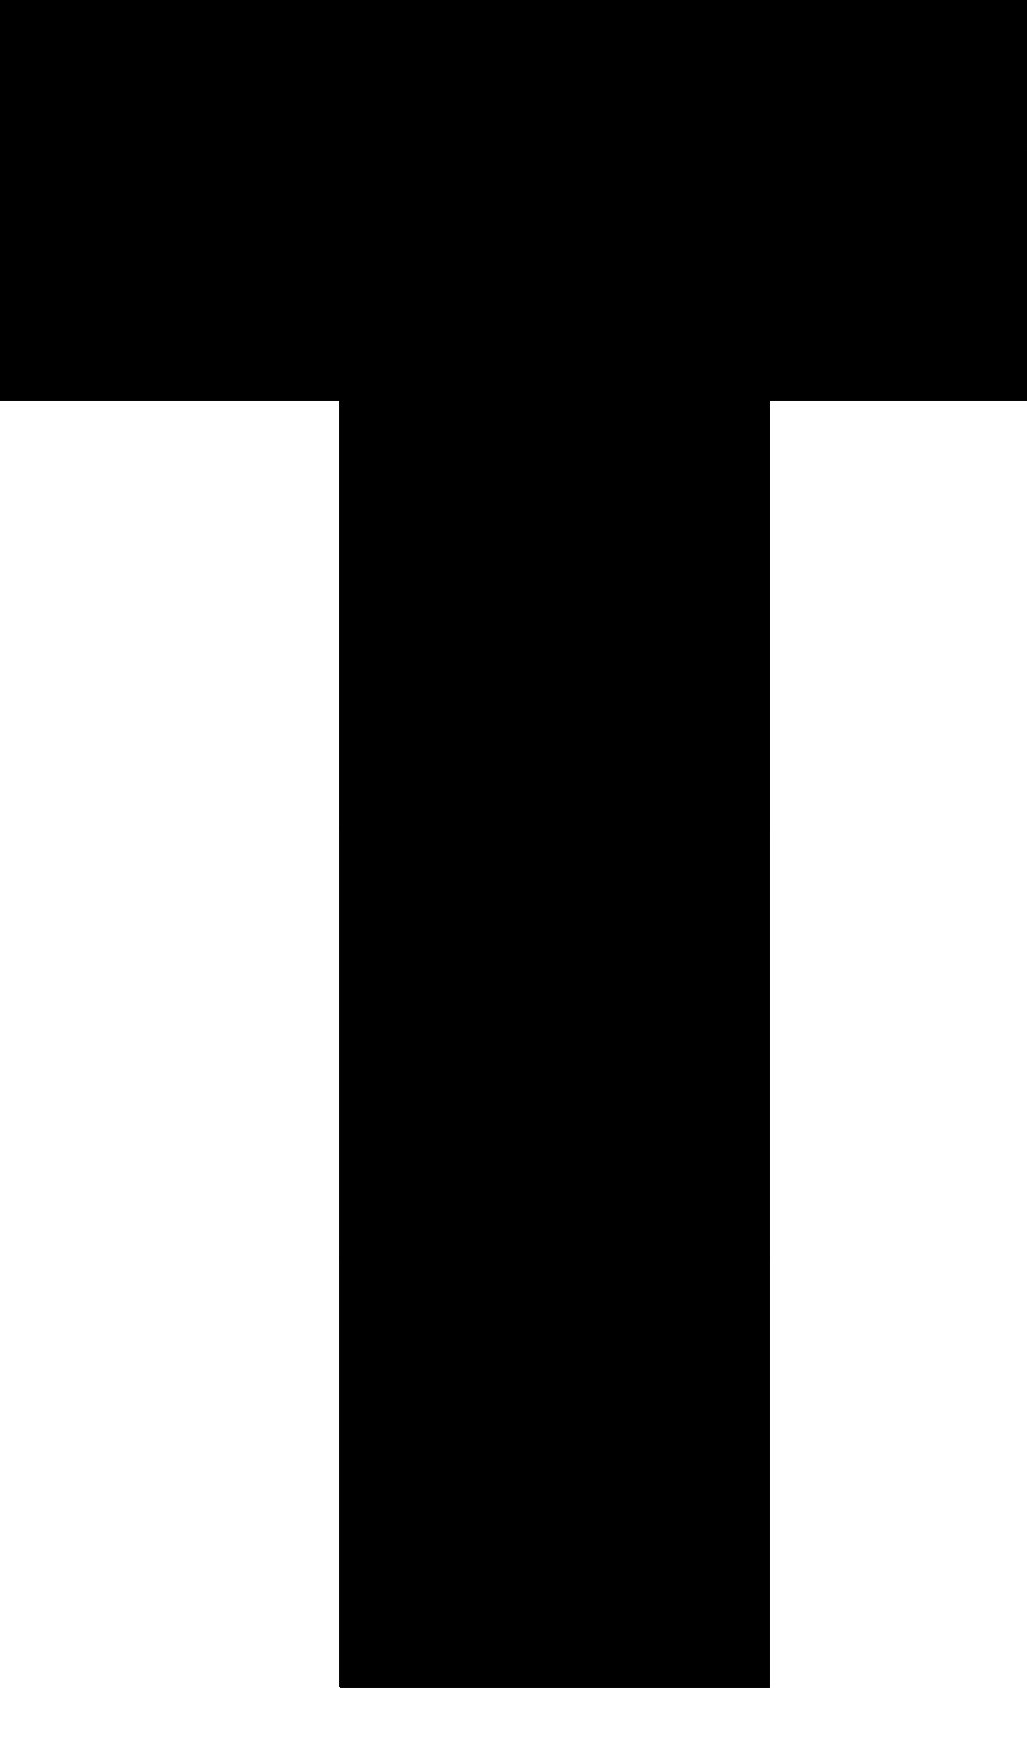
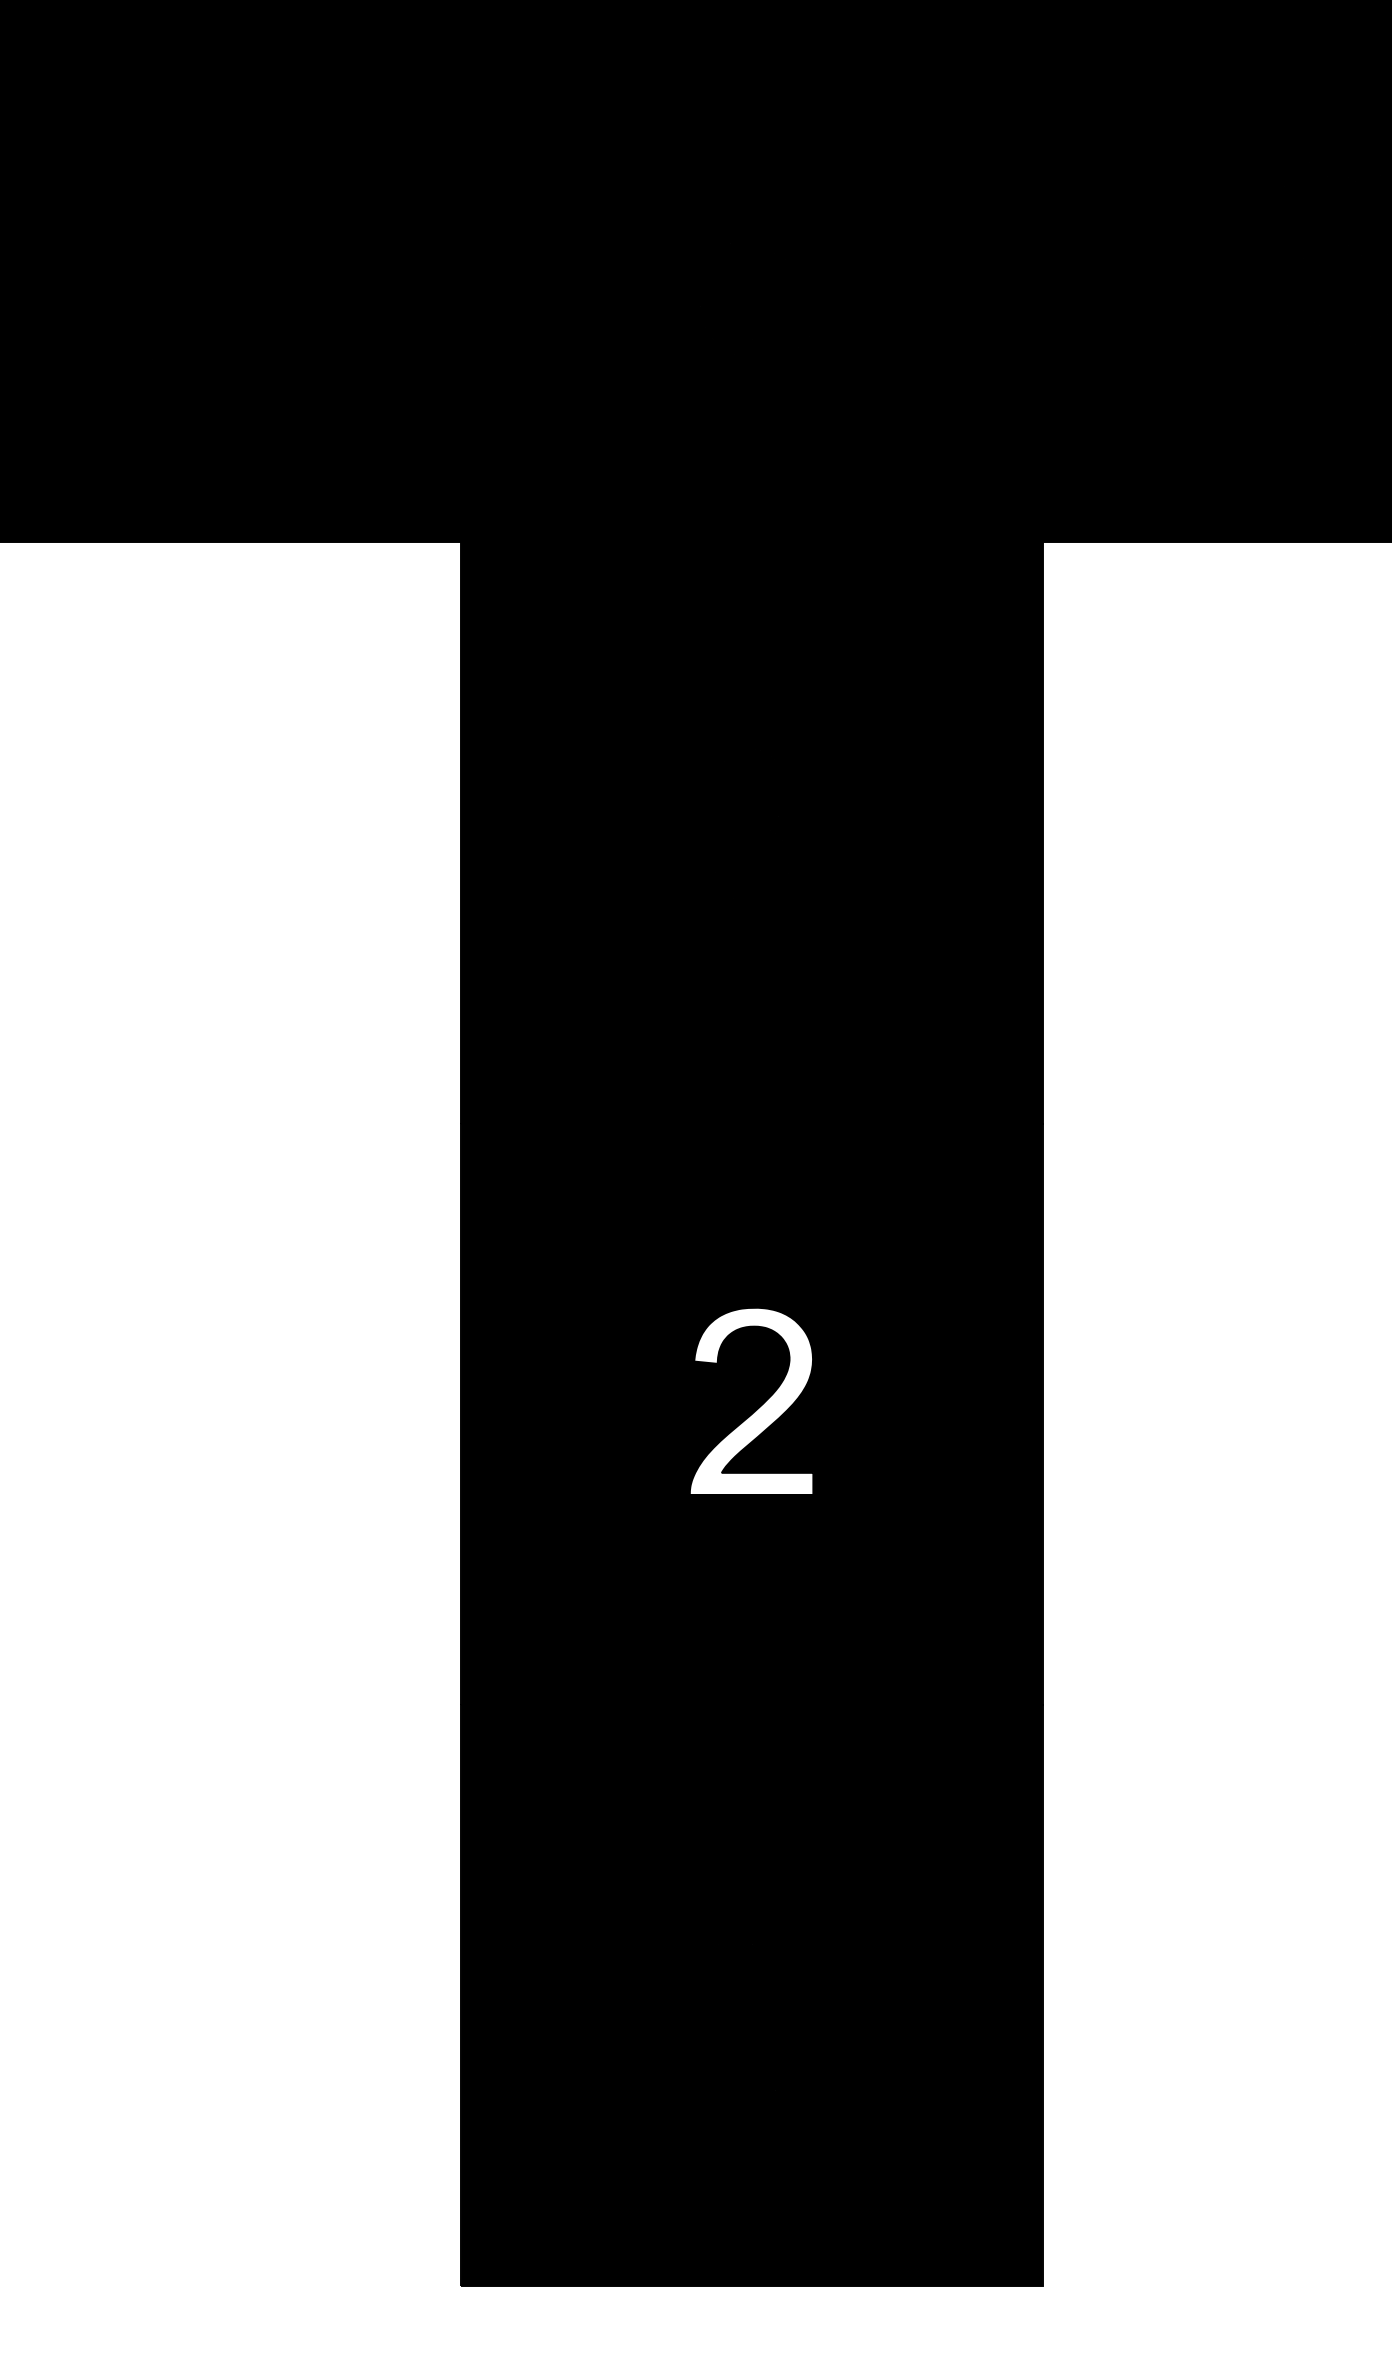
fill: (554, 1033) -> (751, 1400), removed

